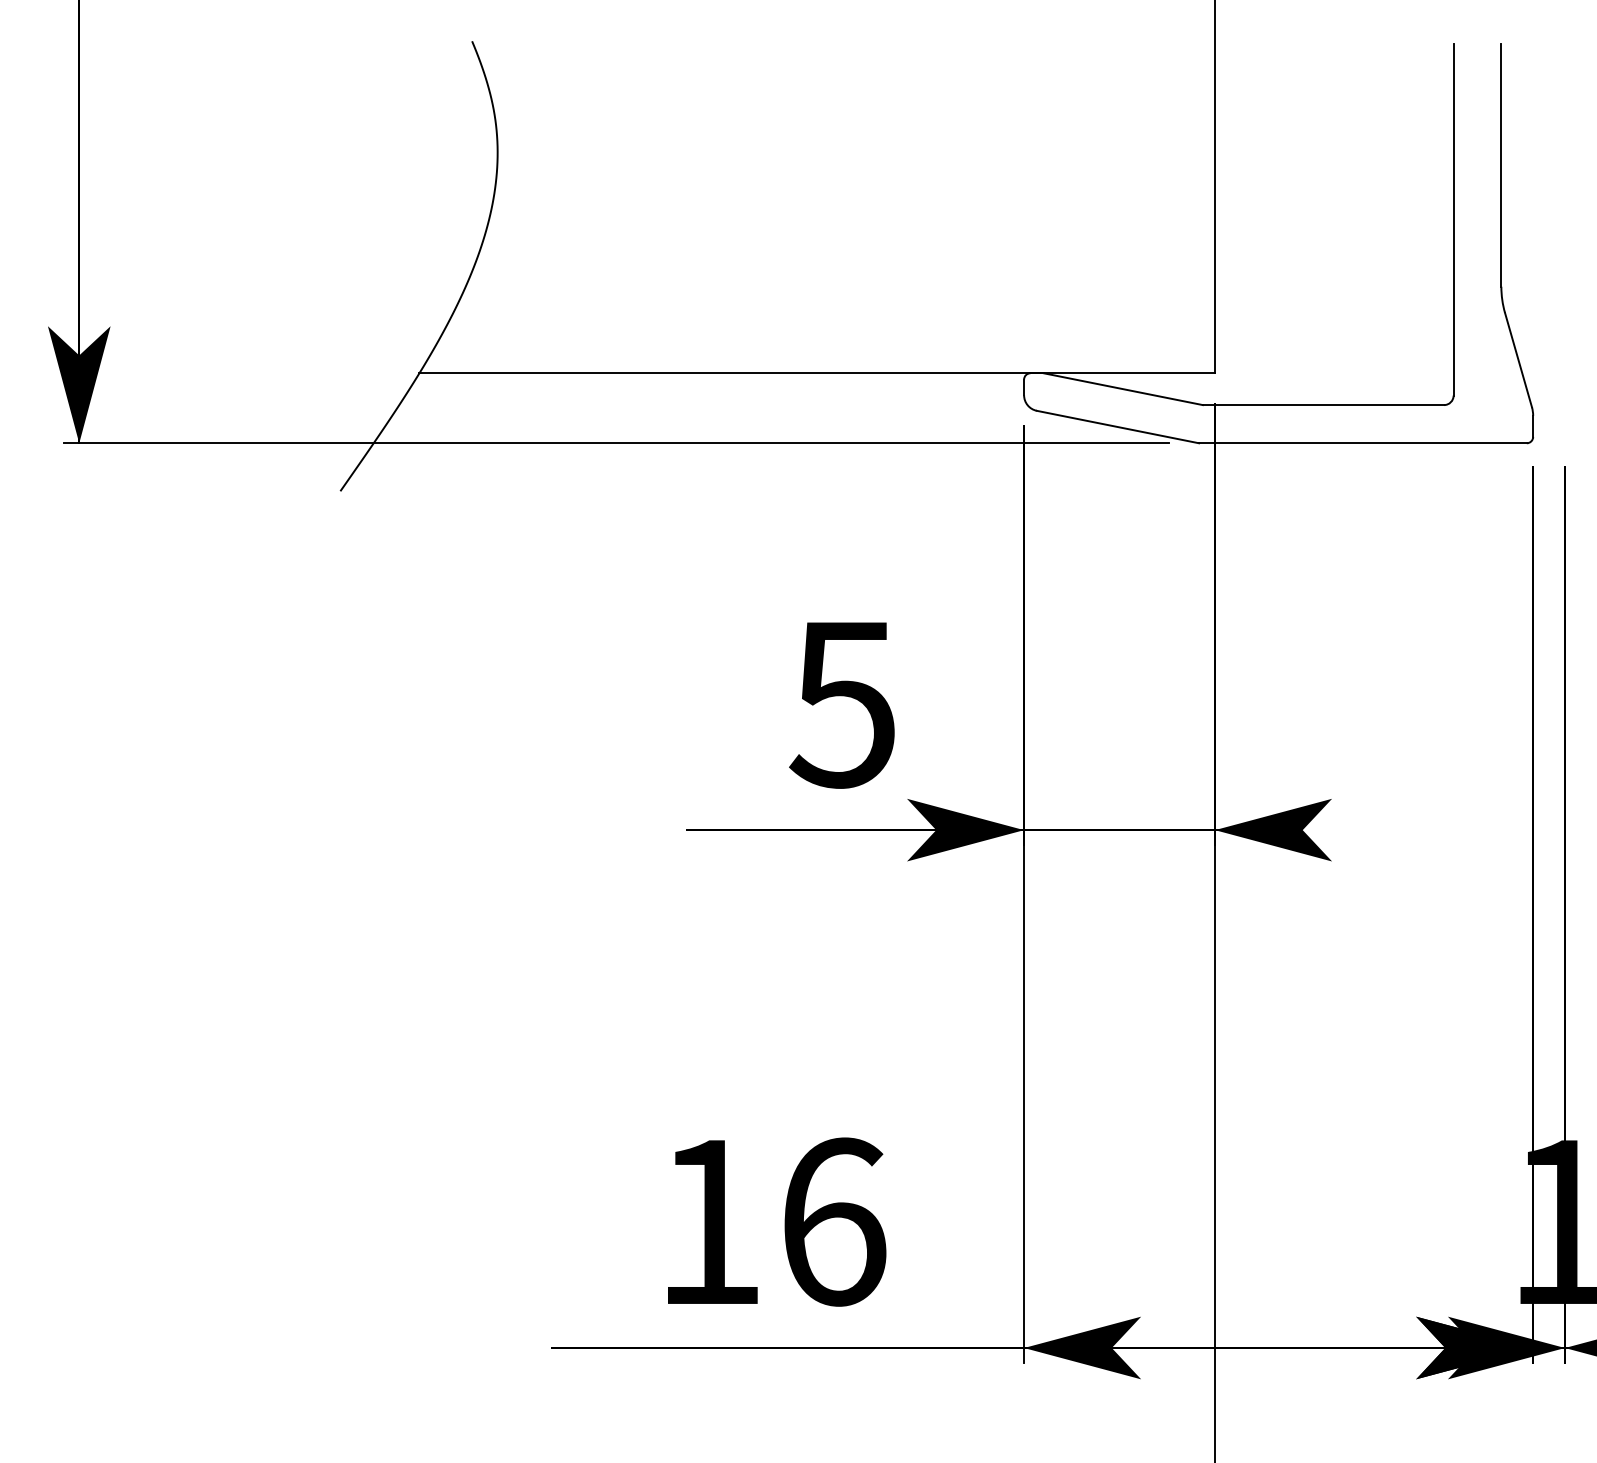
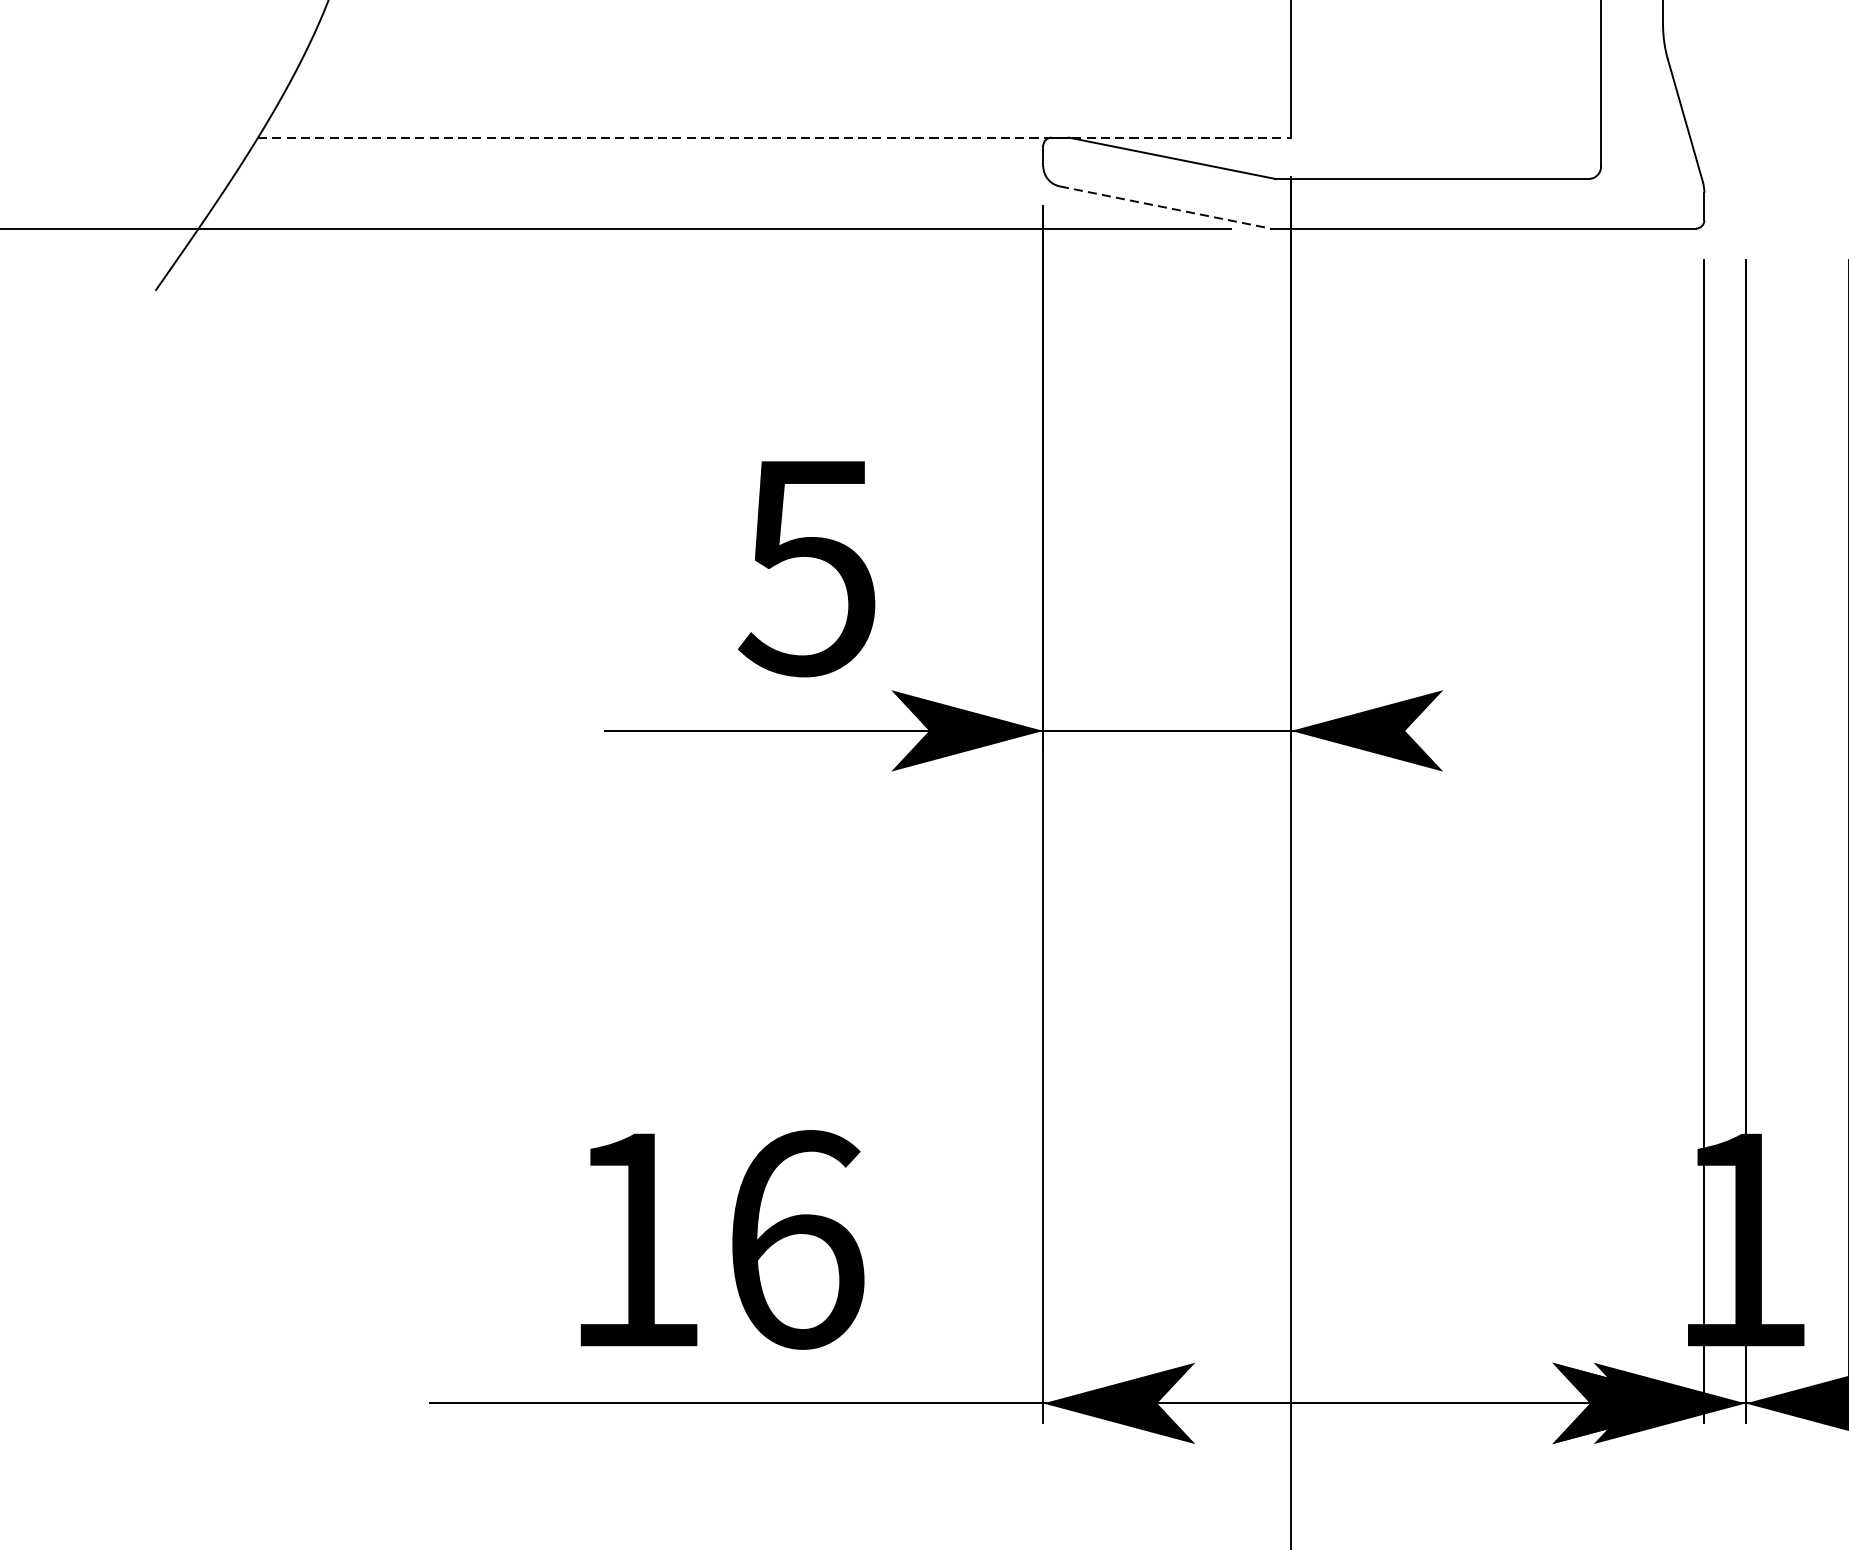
line: (817, 373) -> (775, 137), solid -> dashed
line: (1117, 427) -> (1164, 208), solid -> dashed

